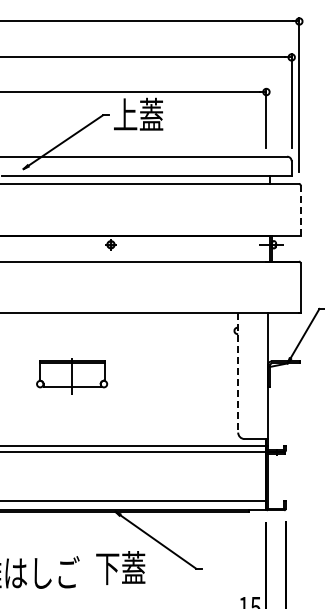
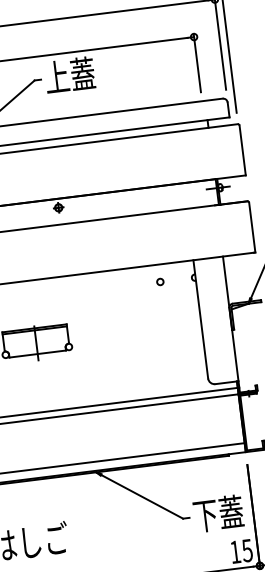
line: (300, 210) -> (242, 150), dashed -> solid
circle: (202, 330) -> (160, 281), added
line: (238, 373) -> (201, 319), dashed -> solid
text: (120, 567) -> (218, 513), moved

